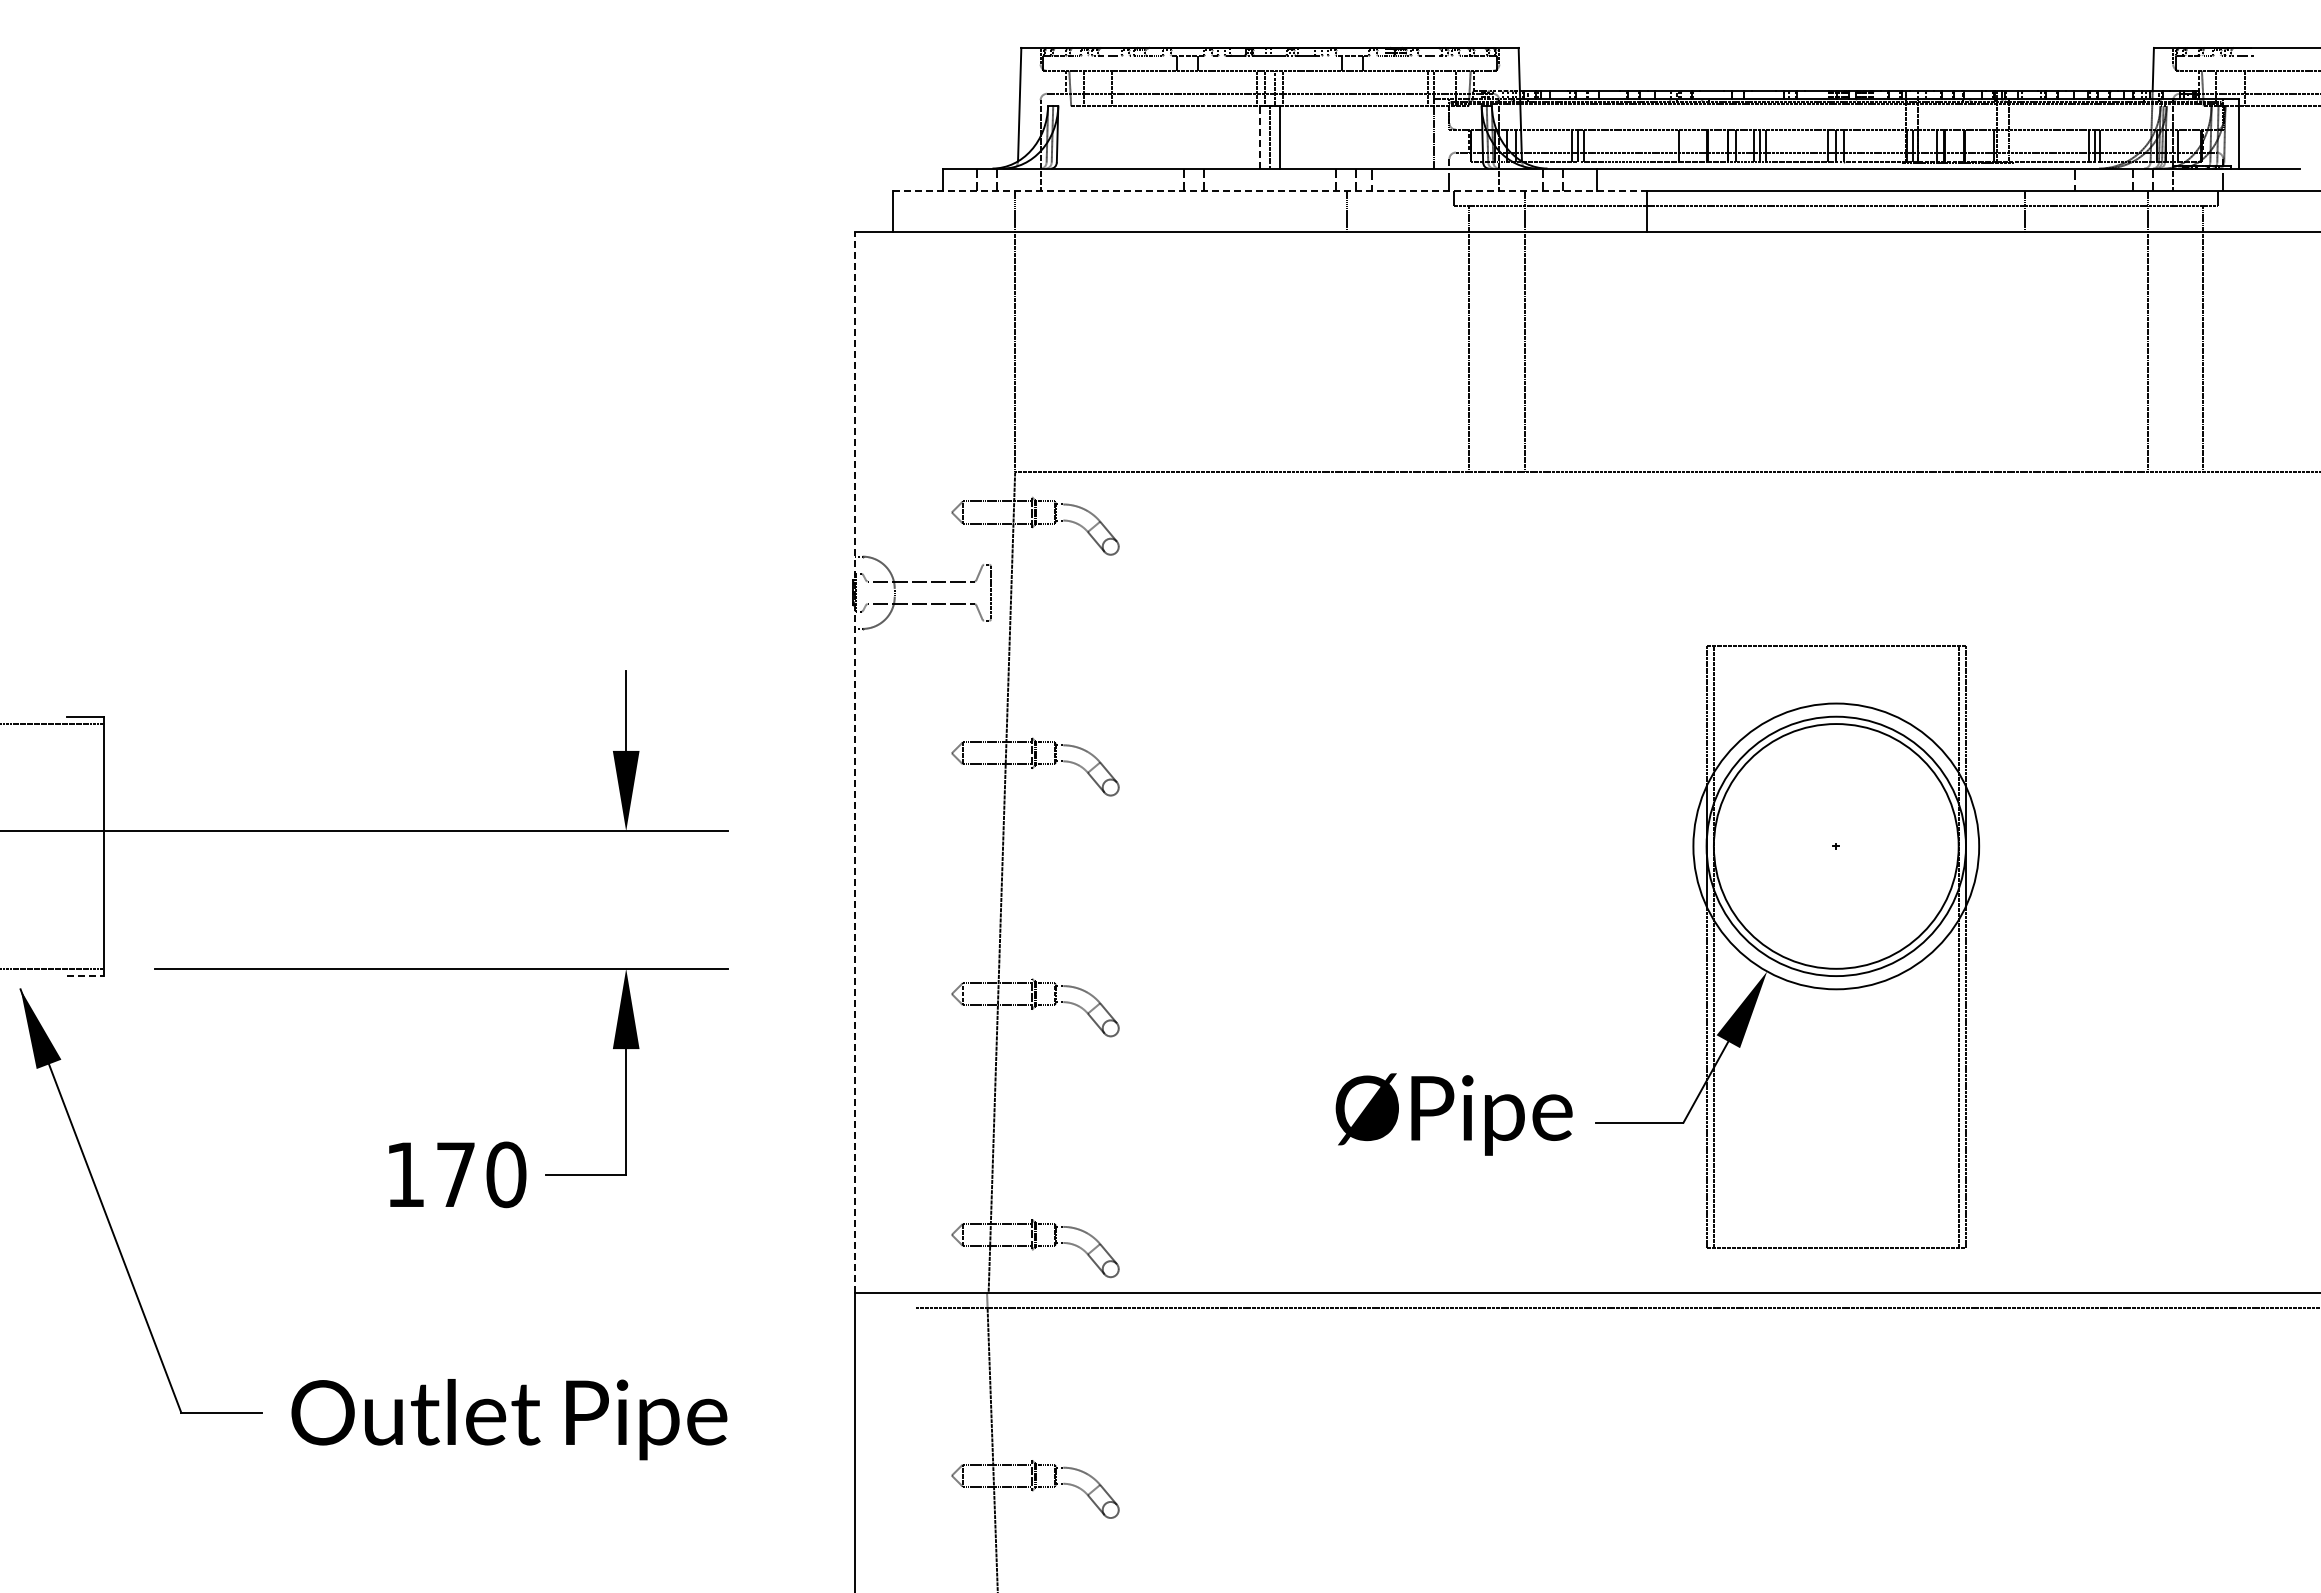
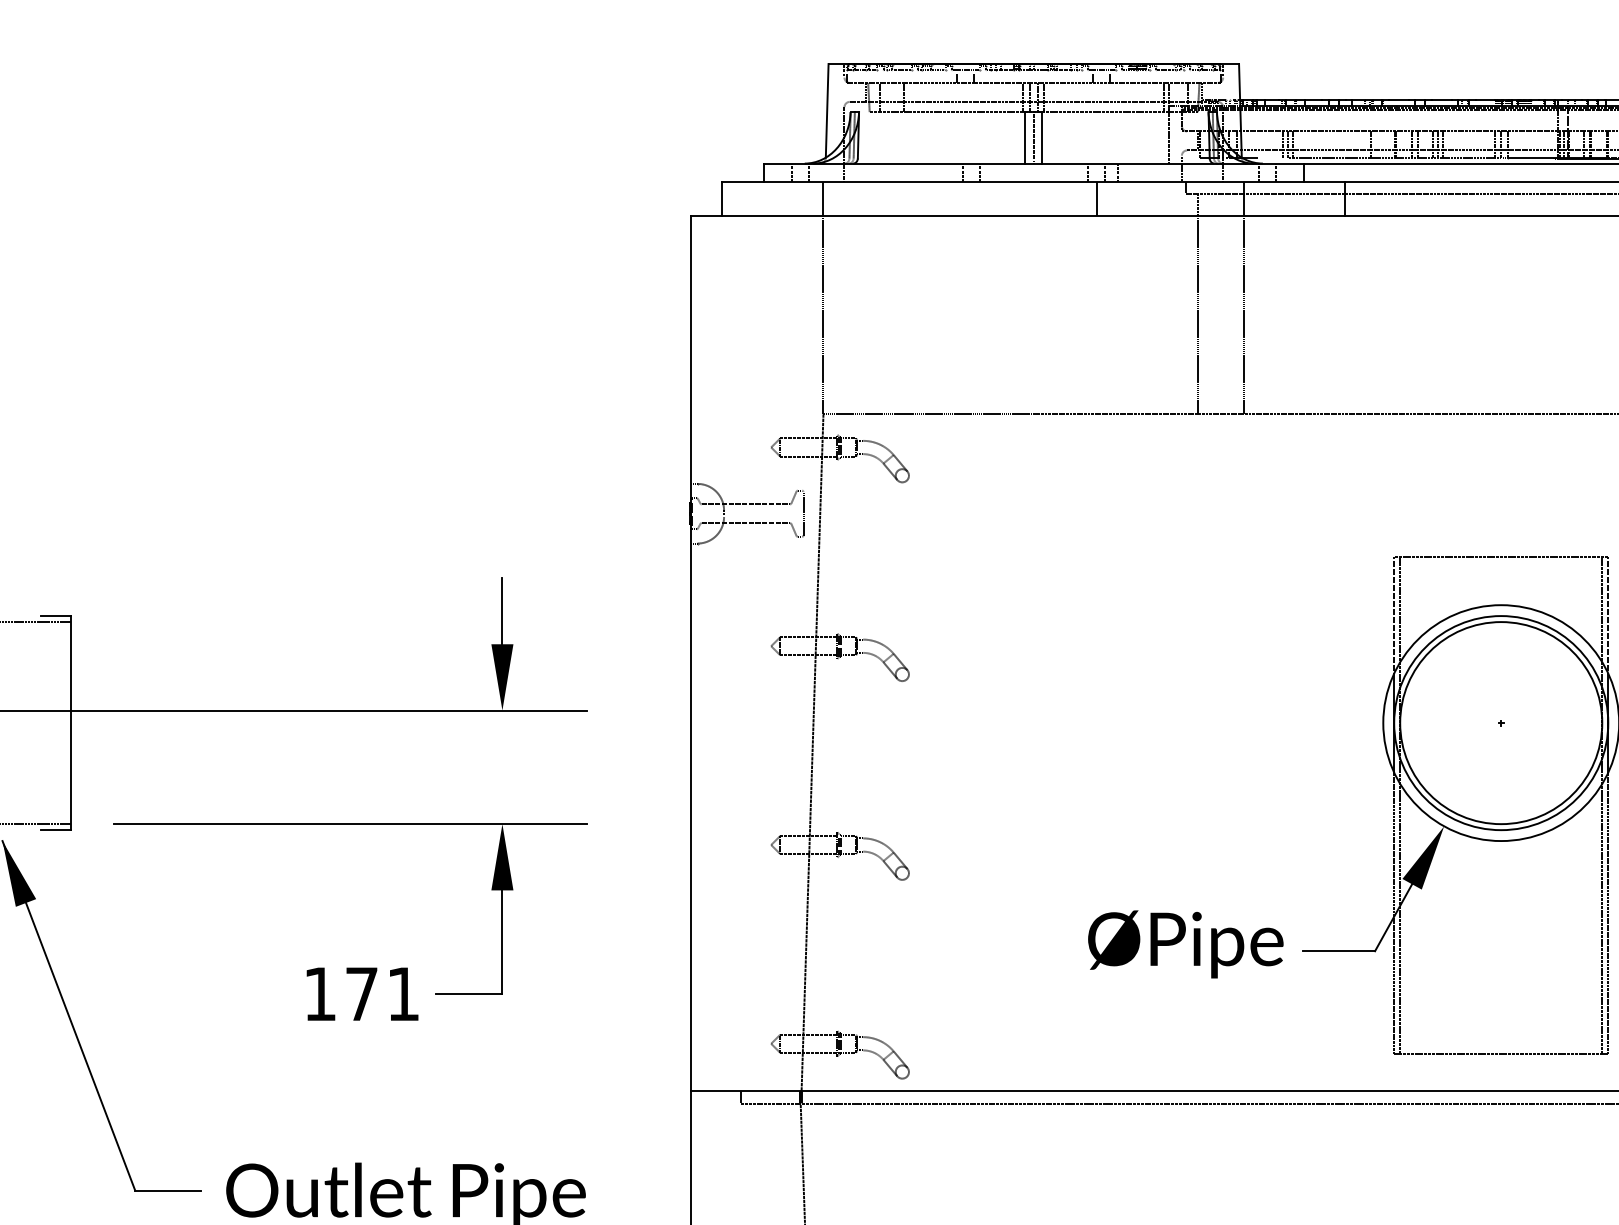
line: (1259, 136) -> (1025, 137), dashed -> solid
line: (1270, 190) -> (1034, 181), dashed -> solid
line: (854, 762) -> (690, 653), dashed -> solid
line: (85, 976) -> (56, 830), dashed -> solid
text: (506, 1174) -> (403, 993), 170 -> 171

